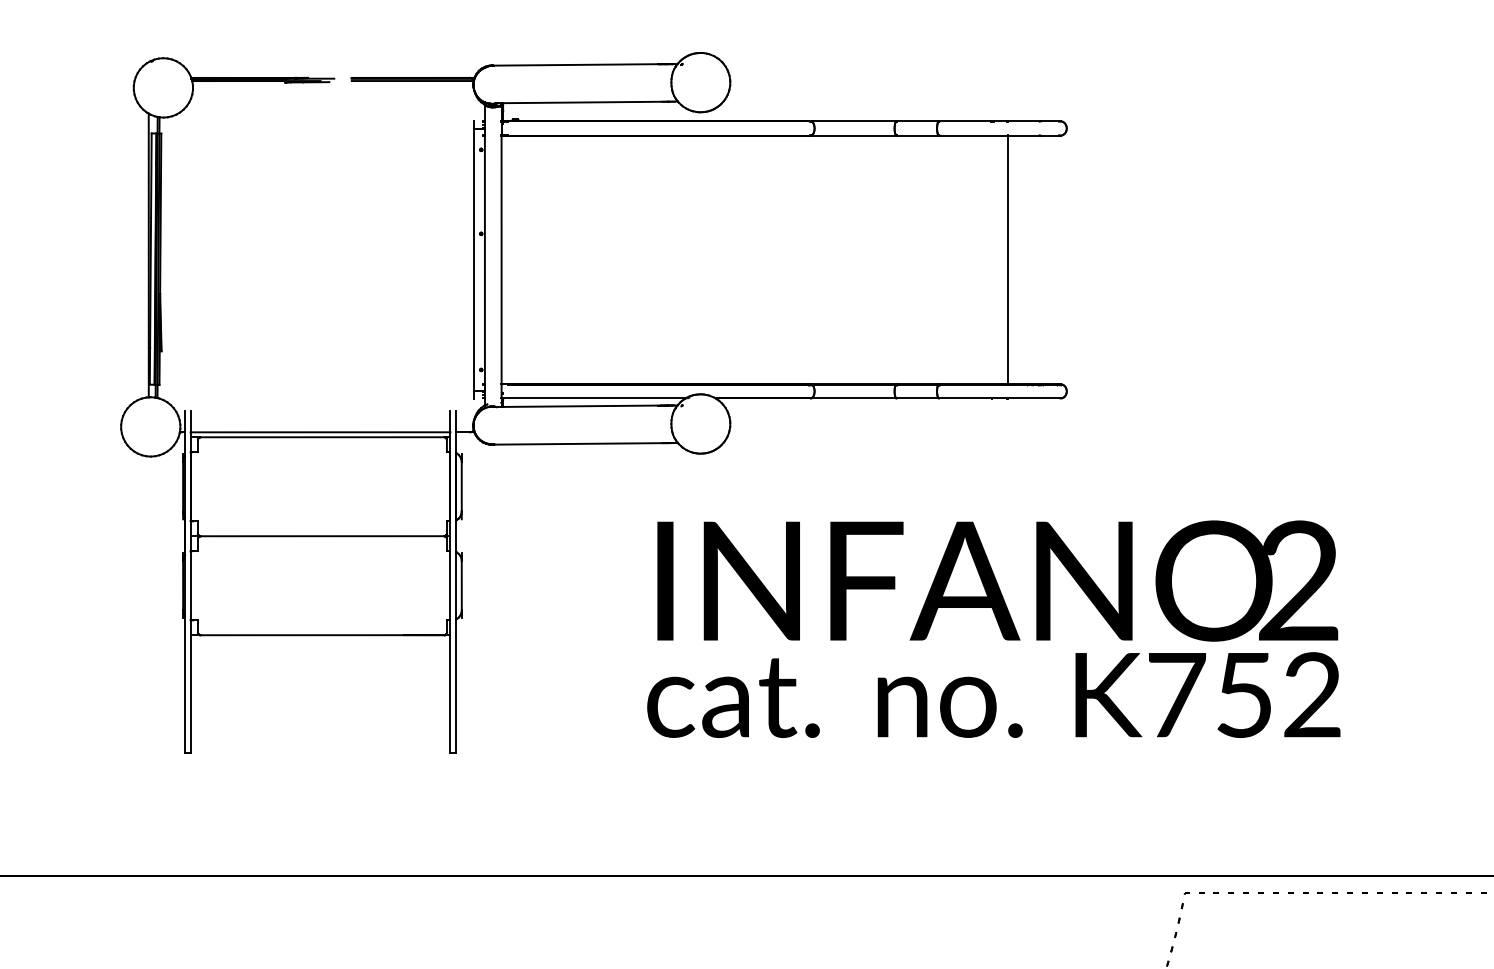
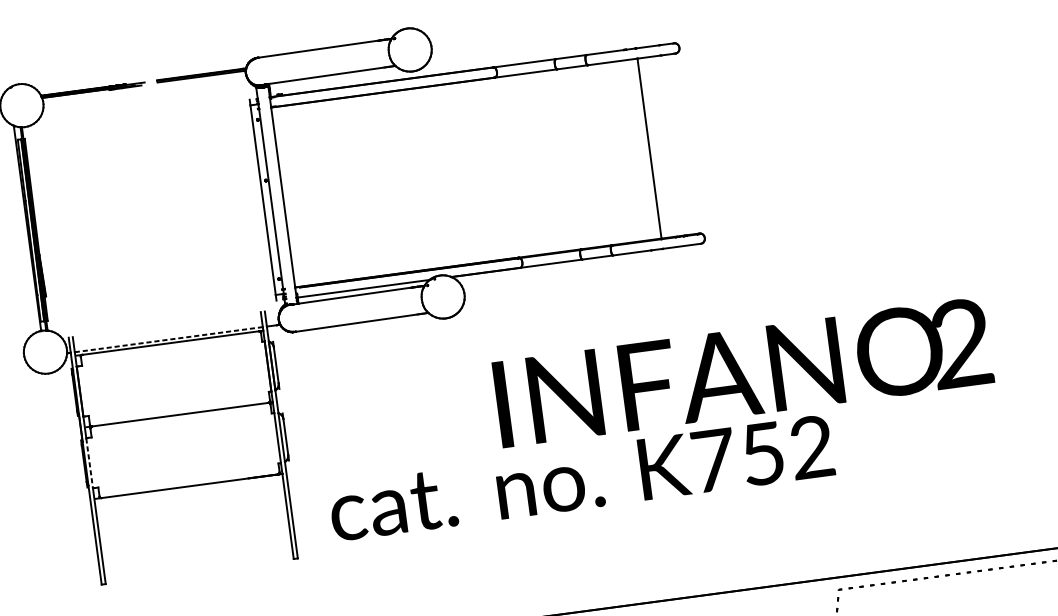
line: (320, 432) -> (168, 339), solid -> dashed
text: (997, 580) -> (743, 372), moved
line: (190, 586) -> (89, 463), solid -> dashed
text: (993, 694) -> (581, 477), moved

